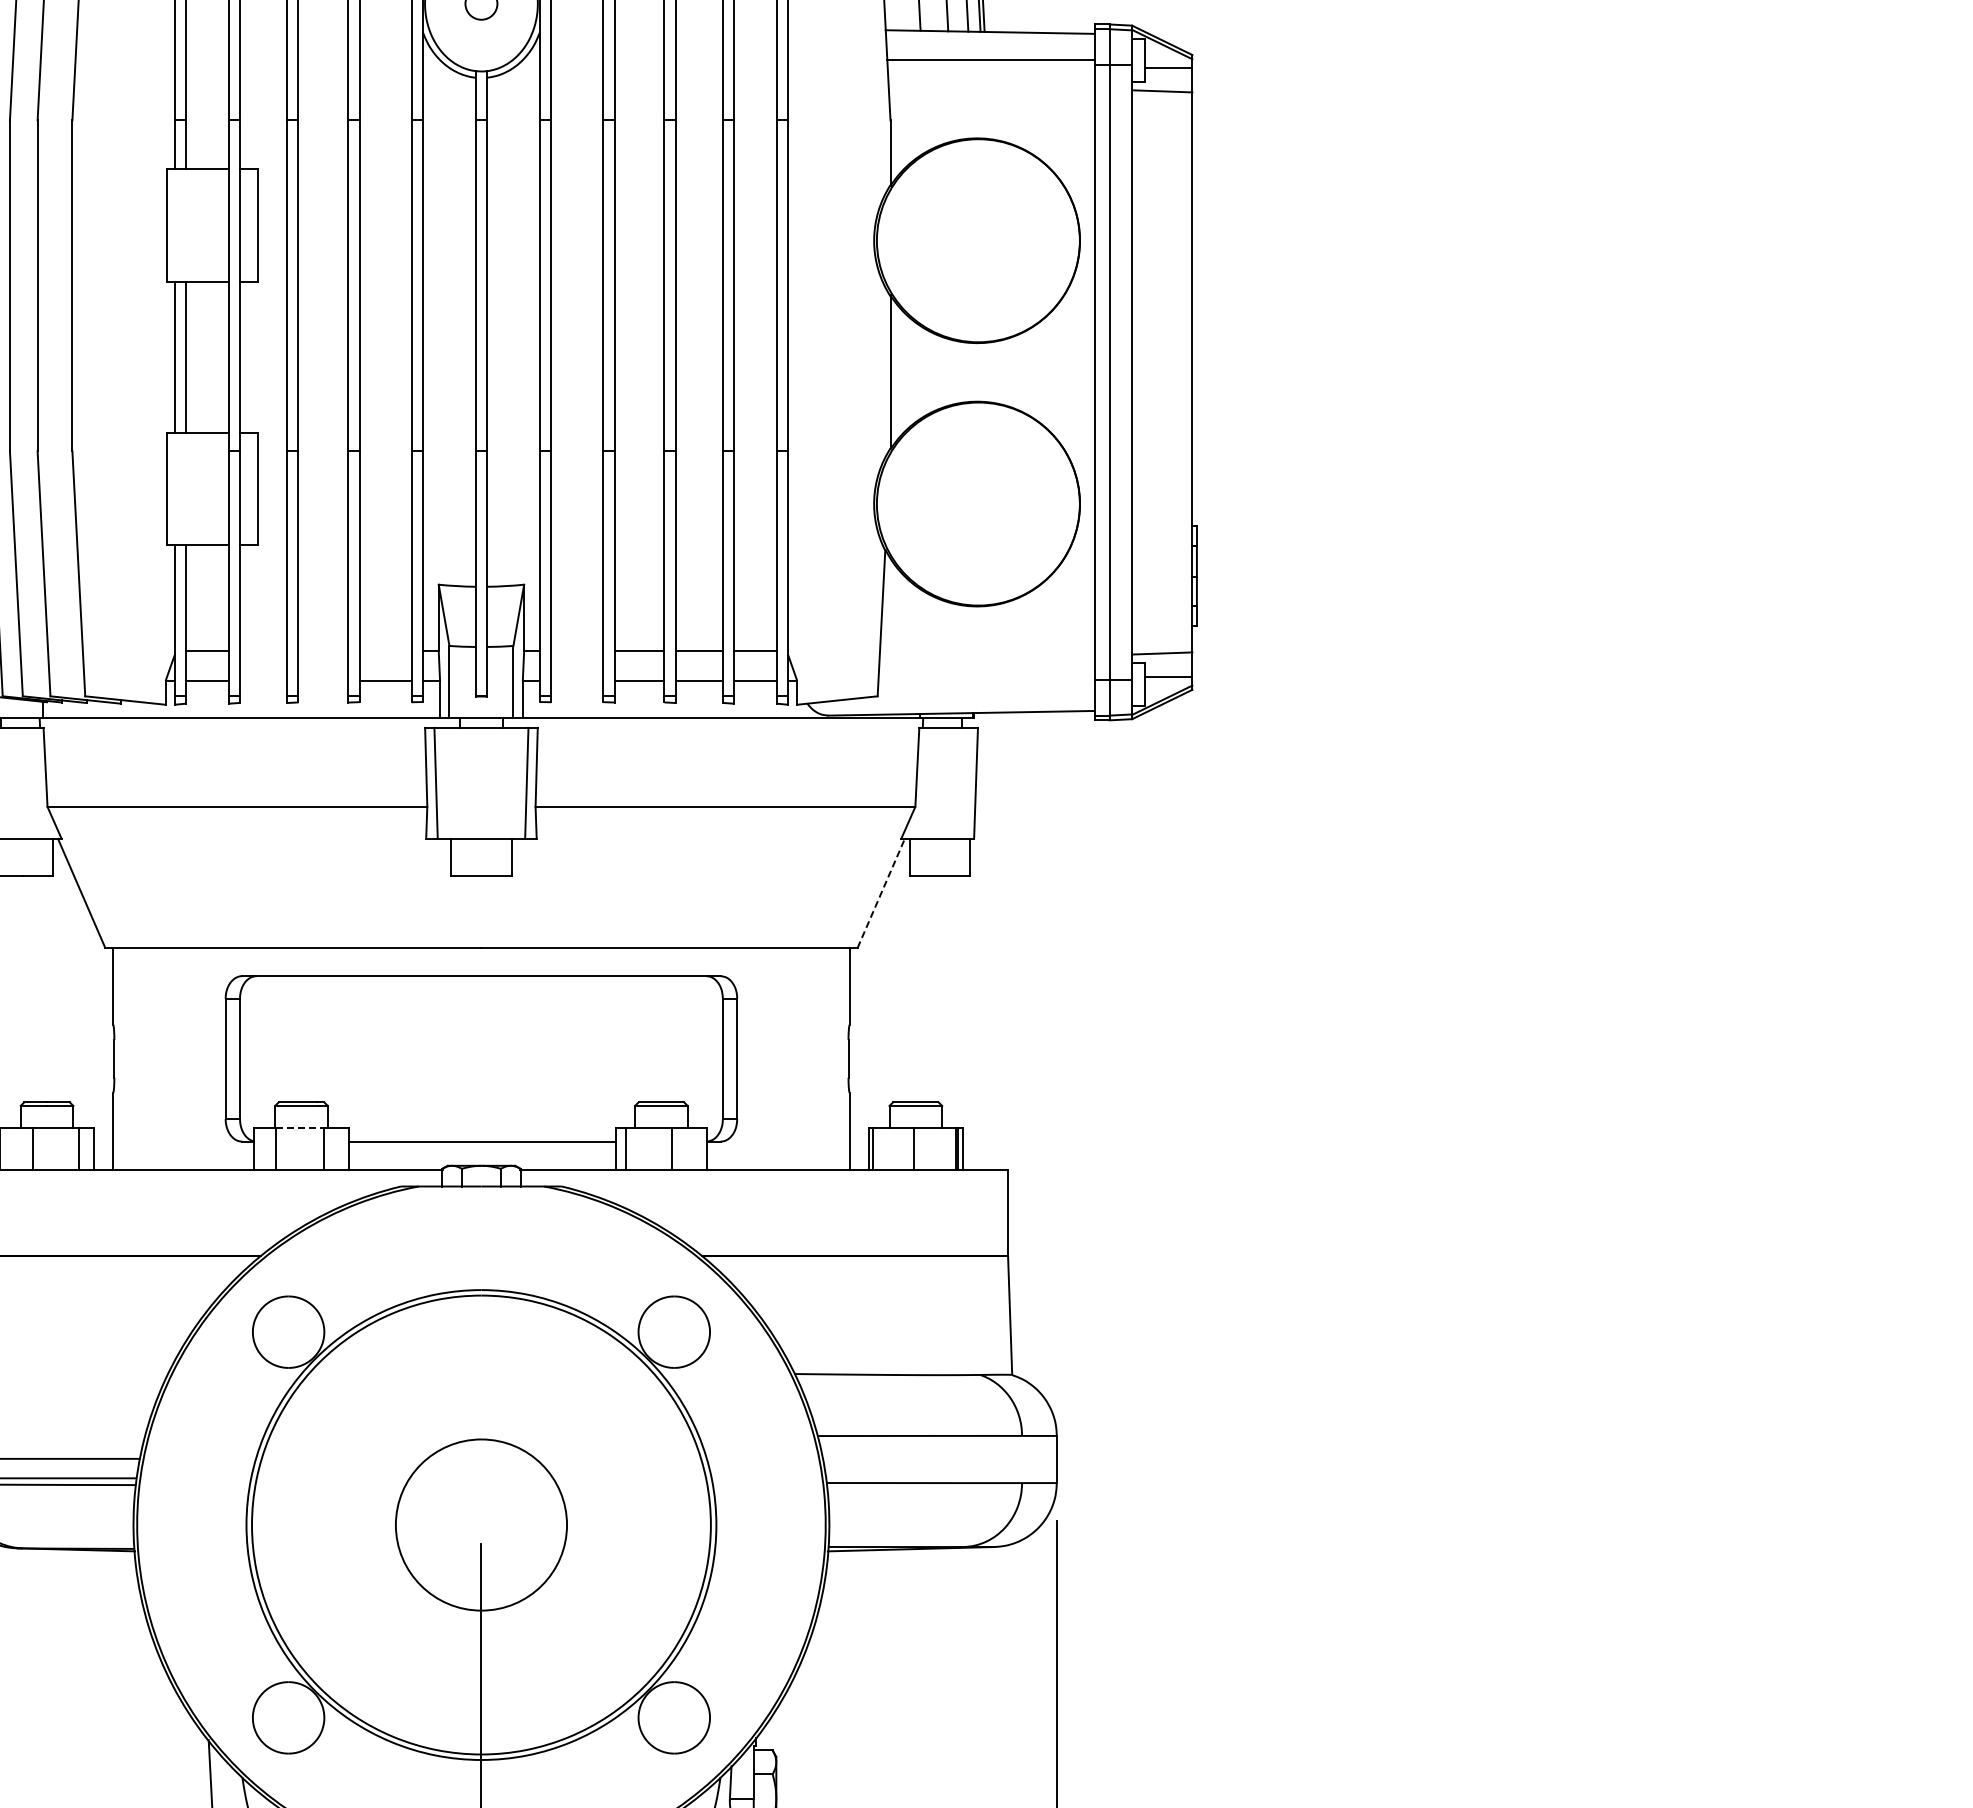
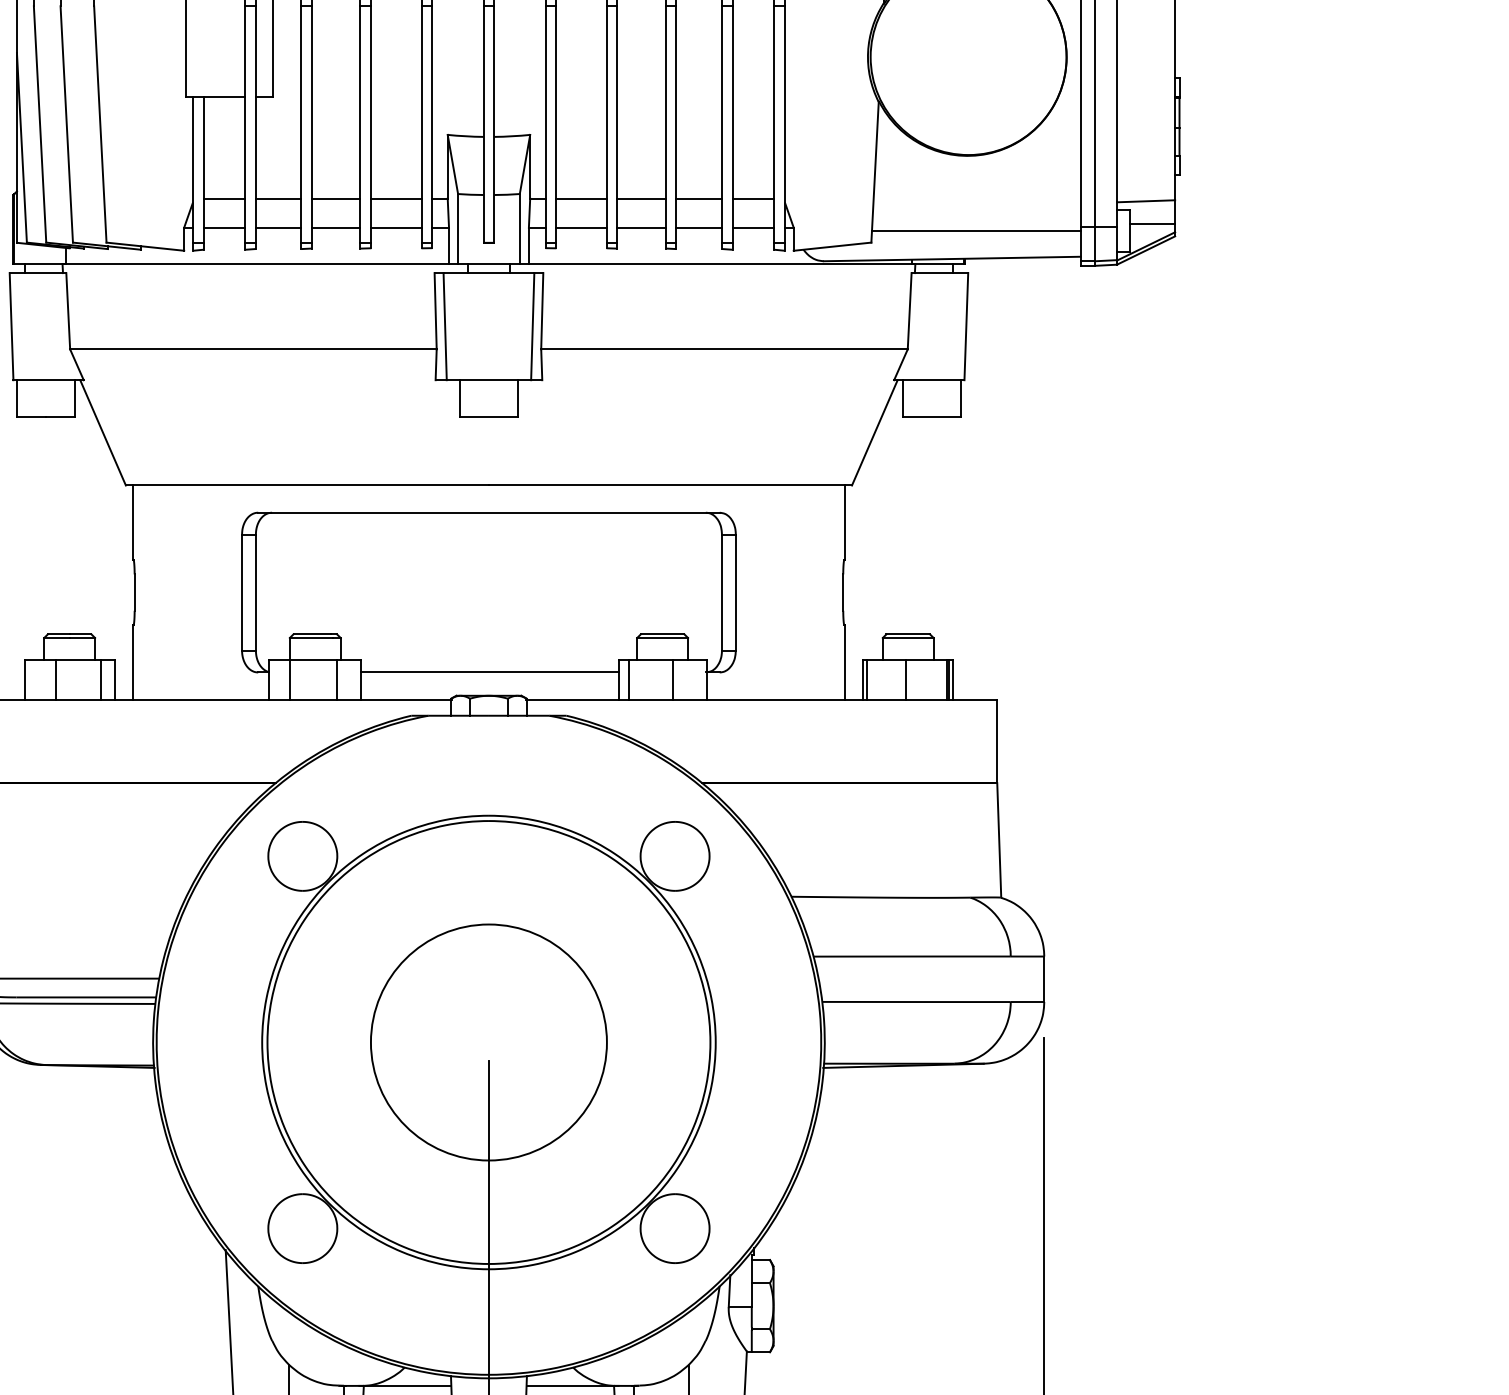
line: (263, 650) -> (278, 198), added
line: (323, 650) -> (336, 198), added
line: (385, 650) -> (396, 198), added
line: (577, 650) -> (581, 198), added
line: (263, 680) -> (278, 227), added
line: (323, 680) -> (336, 227), added
line: (577, 680) -> (581, 227), added
line: (986, 684) -> (976, 231), added
line: (881, 892) -> (875, 431), dashed -> solid
line: (299, 1128) -> (313, 659), dashed -> solid
circle: (481, 1524) -> (489, 1041), size x1.43

